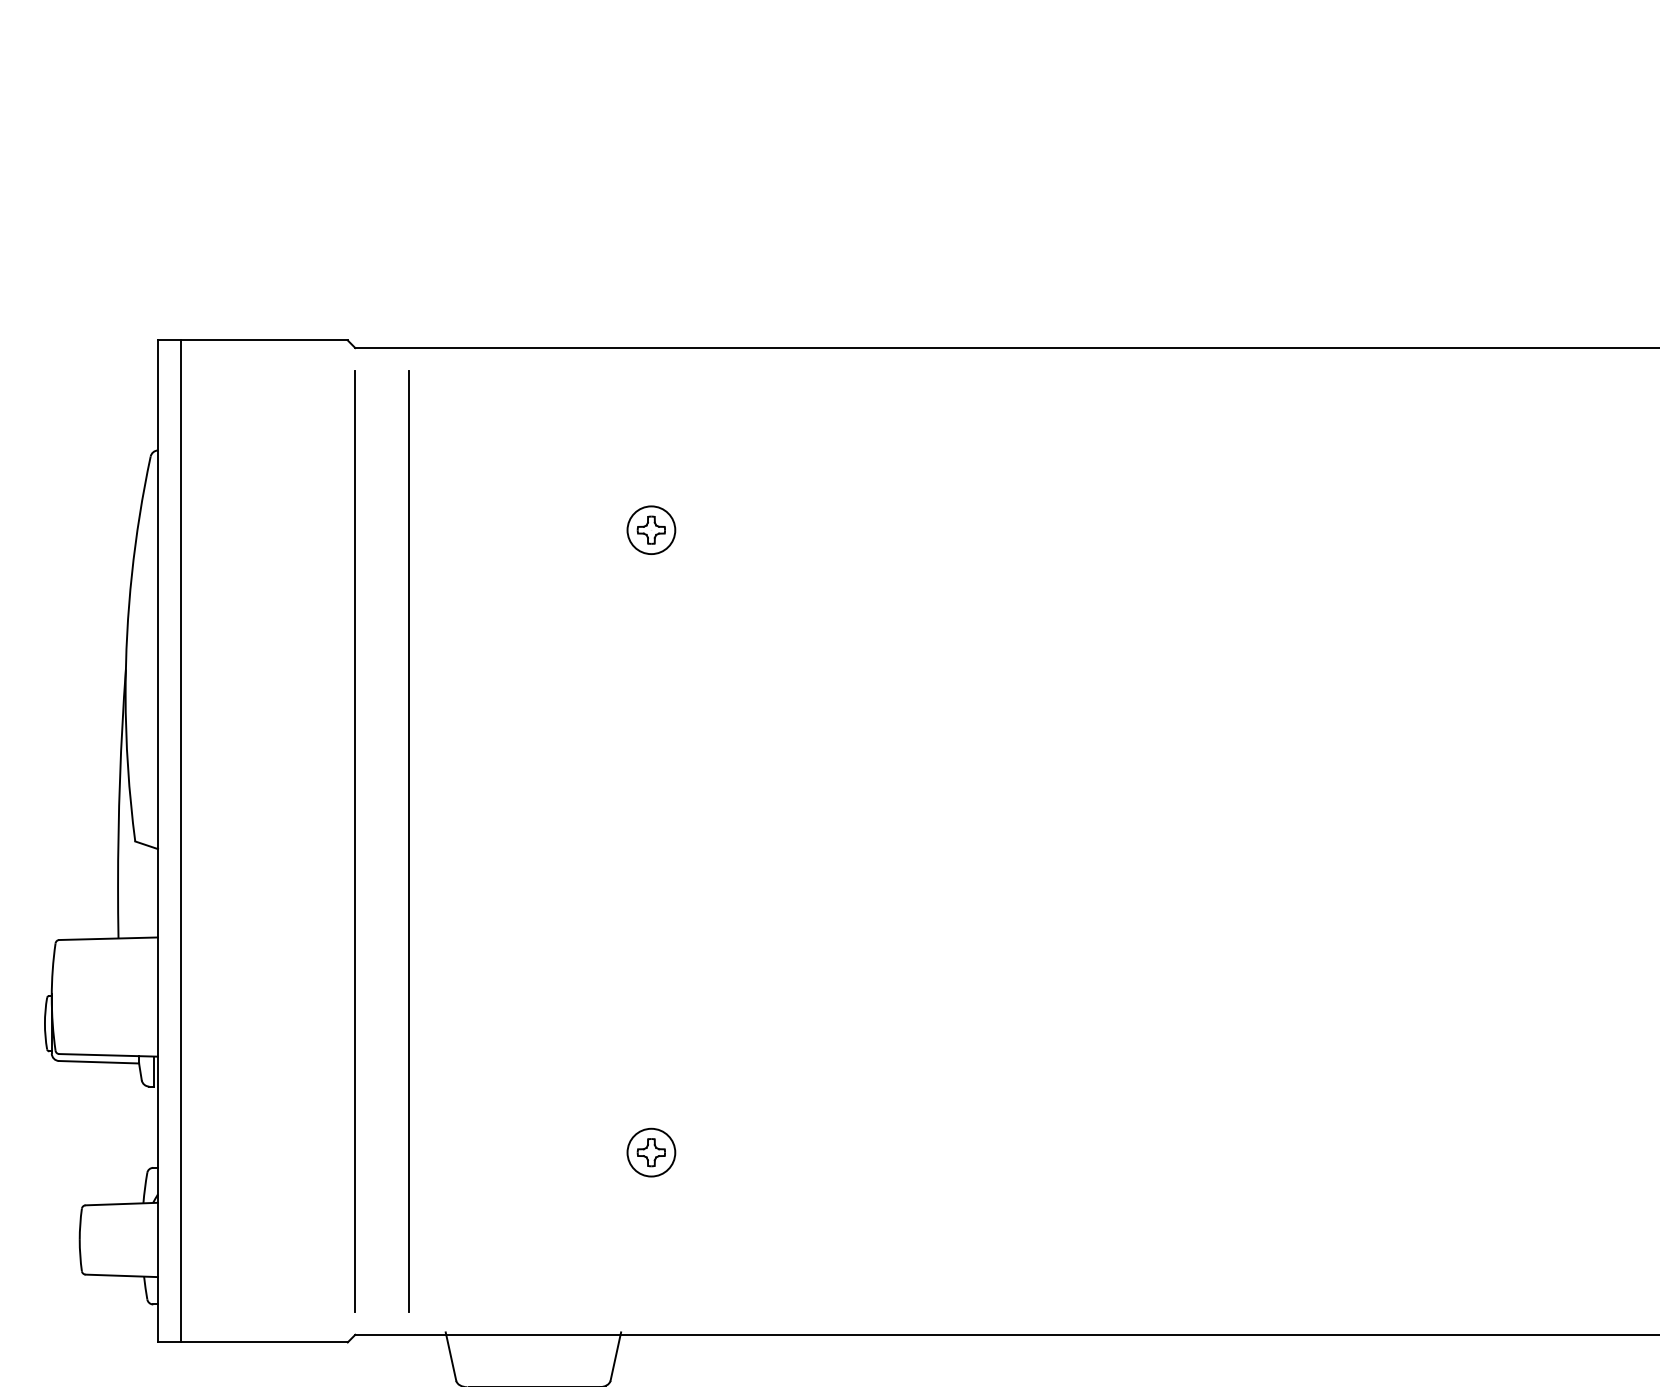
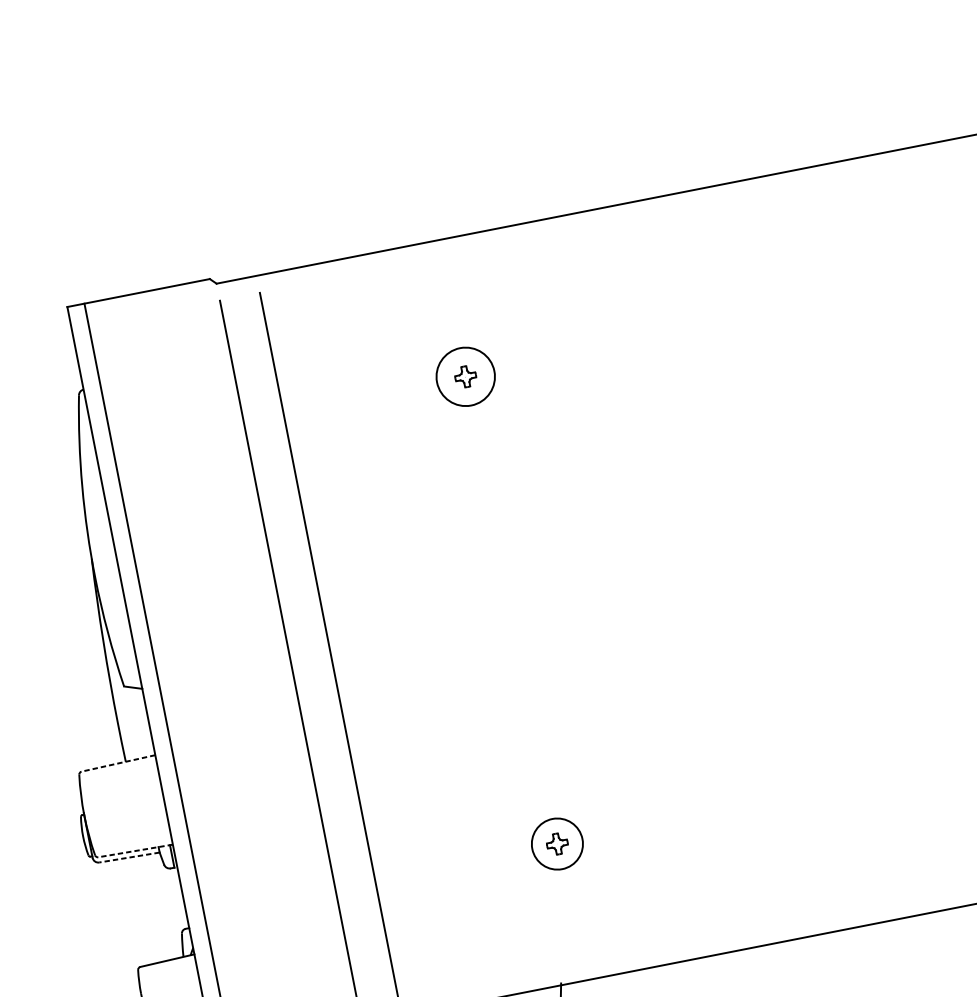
circle: (651, 530) -> (465, 377), size x1.6
line: (108, 938) -> (118, 763), solid -> dashed
line: (108, 1055) -> (135, 851), solid -> dashed
line: (98, 1062) -> (129, 857), solid -> dashed
circle: (651, 1152) -> (557, 843), size x1.4

